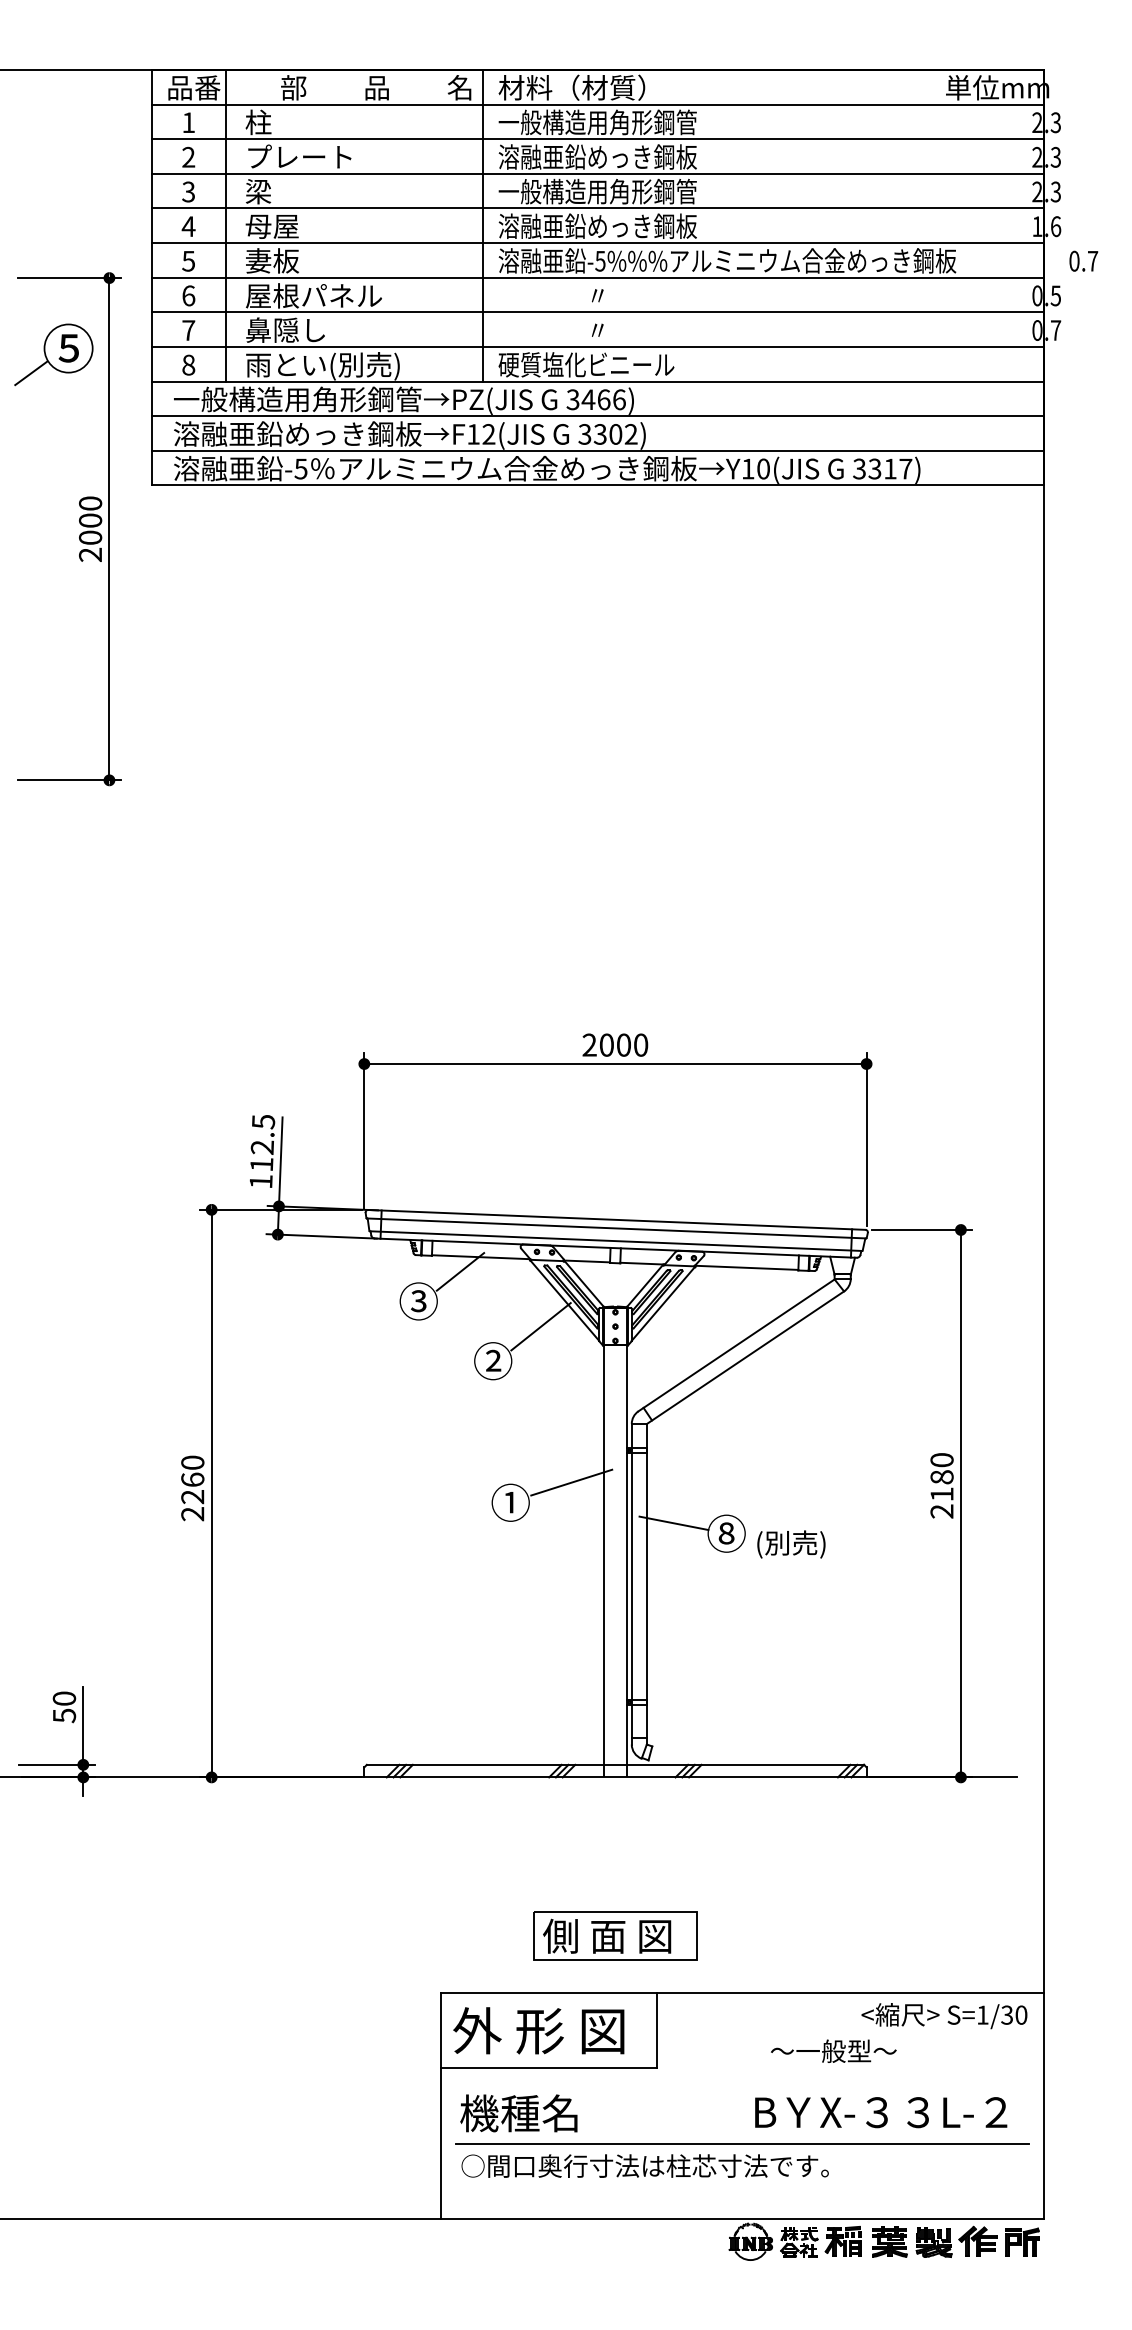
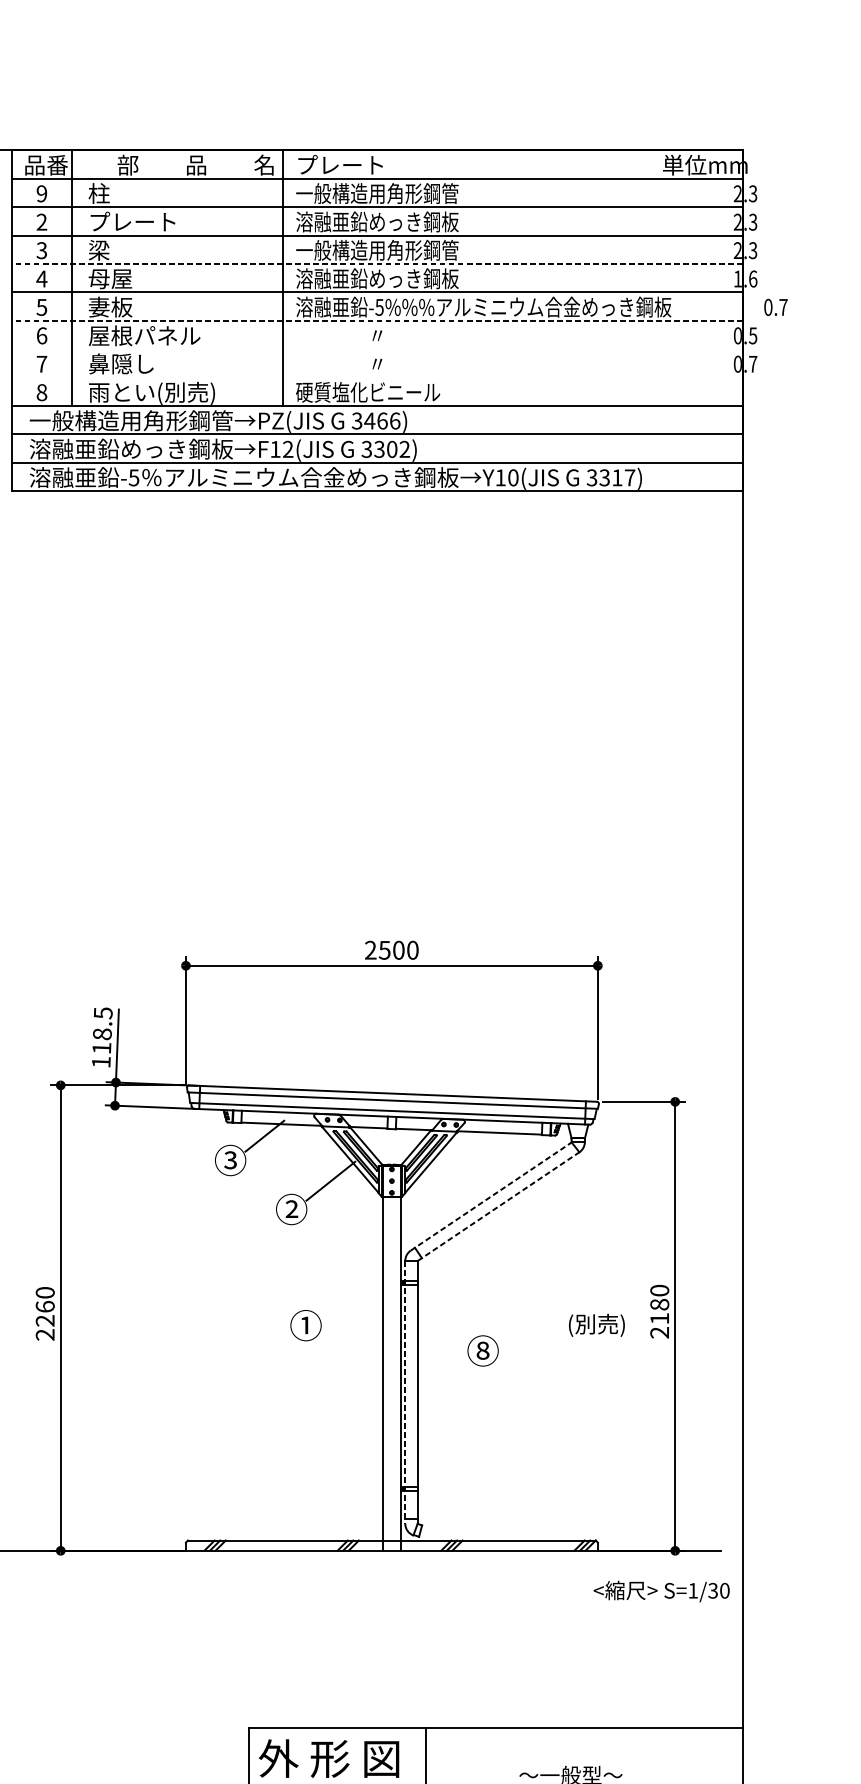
text: (571, 87) -> (355, 164), 材料（材質） -> プレート
text: (188, 122) -> (41, 193), 1 -> 9
line: (597, 208) -> (377, 264), solid -> dashed
line: (597, 277) -> (377, 320), solid -> dashed
line: (597, 312) -> (377, 349), removed
line: (597, 346) -> (377, 377), removed
text: (606, 1044) -> (384, 949), 2000 -> 2500
text: (262, 1147) -> (102, 1034), 112.5 -> 118.5
line: (736, 1345) -> (491, 1196), solid -> dashed
line: (745, 1357) -> (498, 1206), solid -> dashed
line: (571, 1482) -> (355, 1308), removed
line: (673, 1523) -> (439, 1342), removed
text: (791, 1544) -> (596, 1325), moved
line: (631, 1584) -> (405, 1392), solid -> dashed
part: (615, 1935) -> (391, 1680), removed
text: (944, 2016) -> (661, 1591), moved

